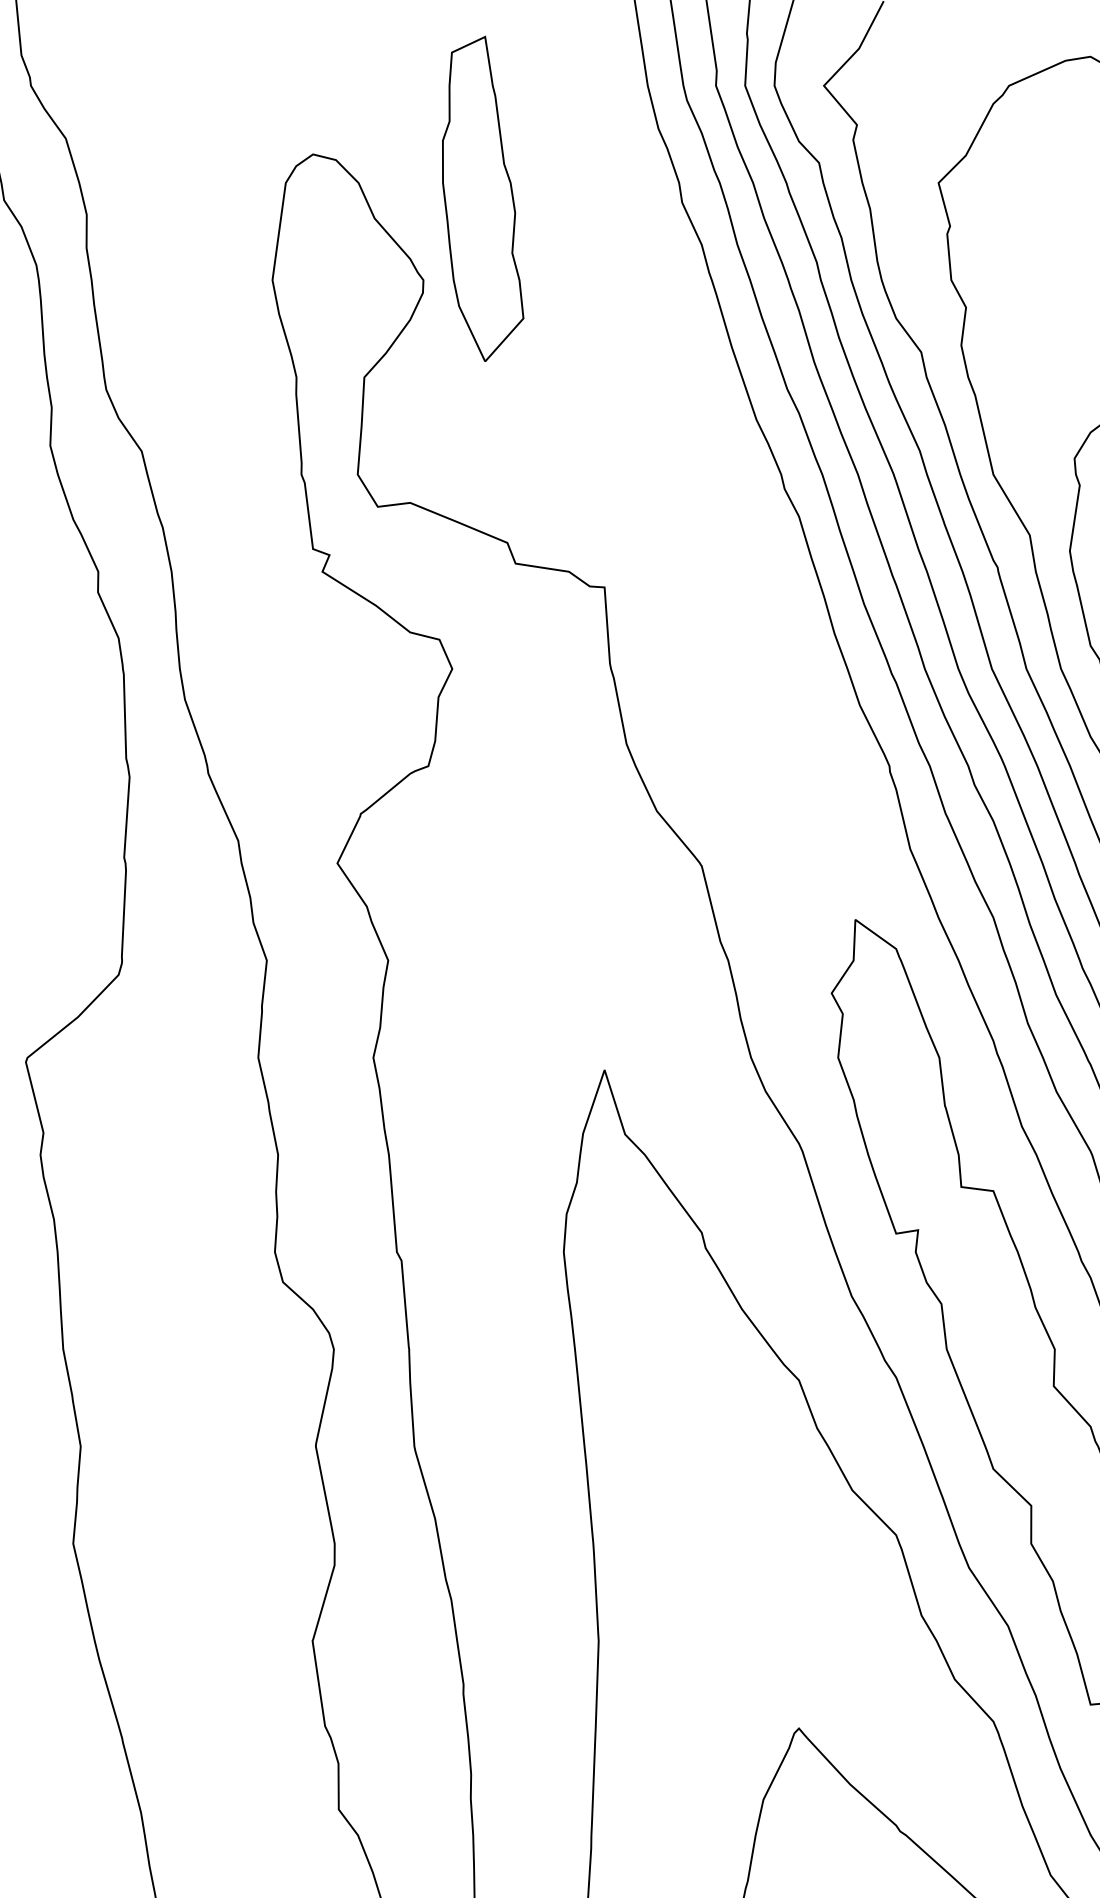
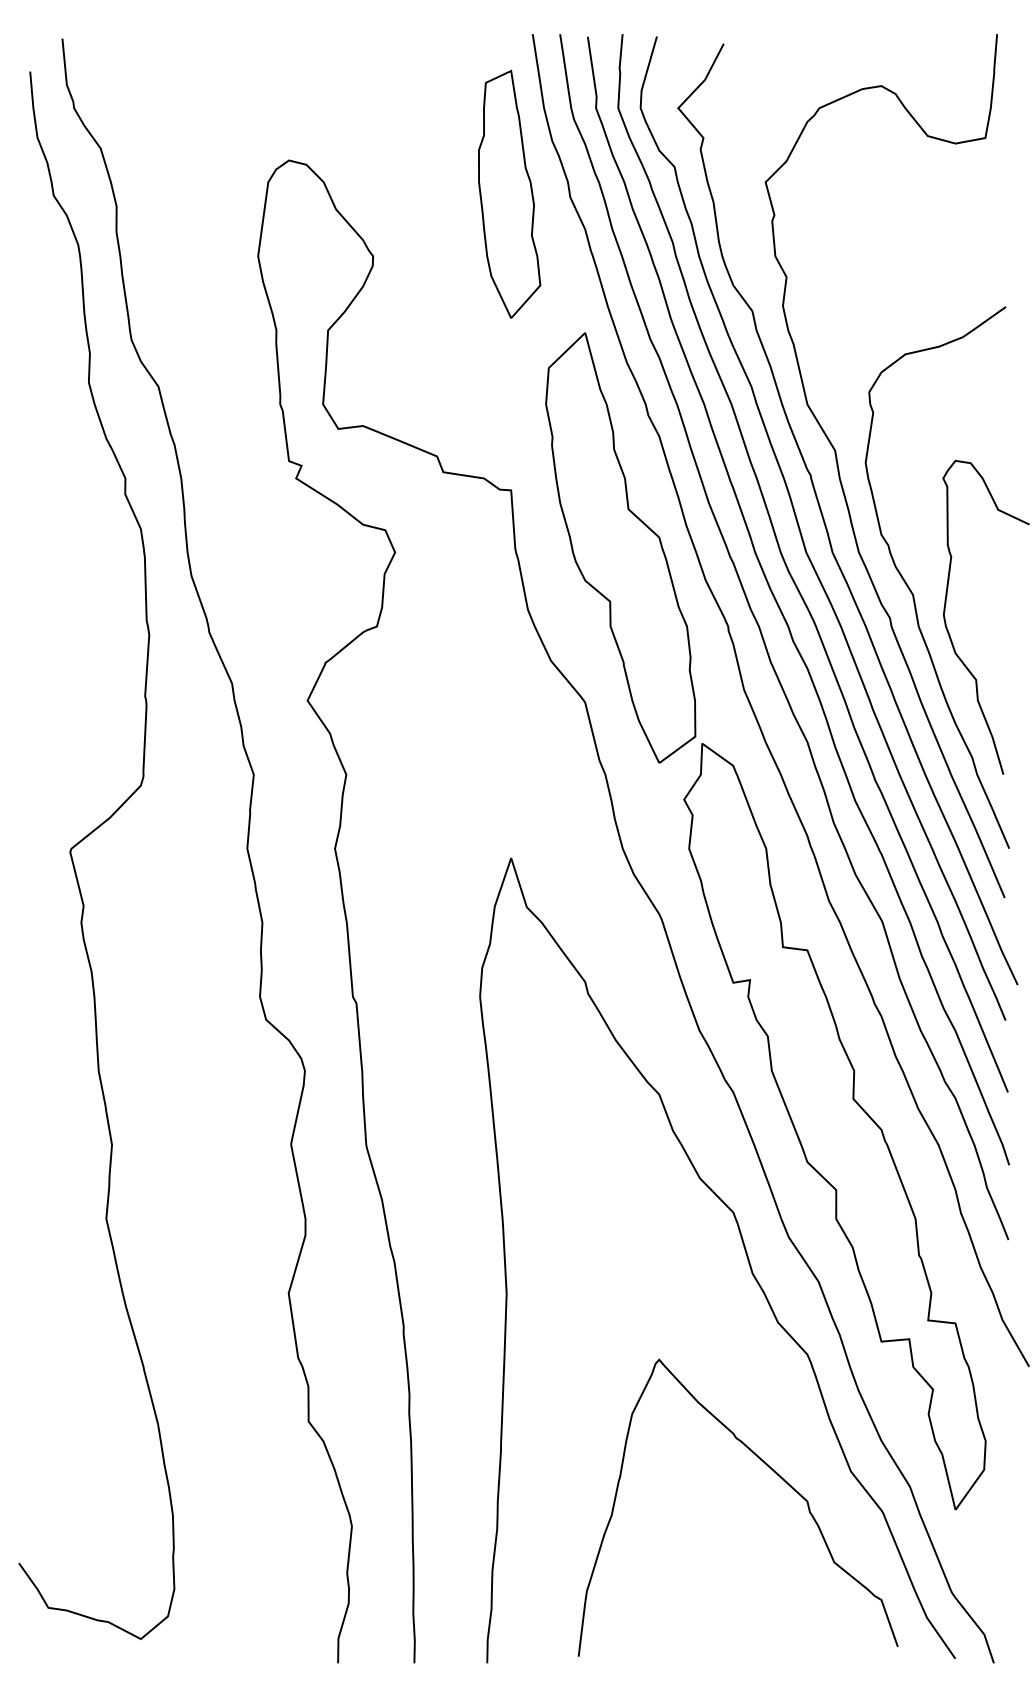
part: (482, 197) -> (509, 193), moved
part: (748, 662) -> (620, 547), added

